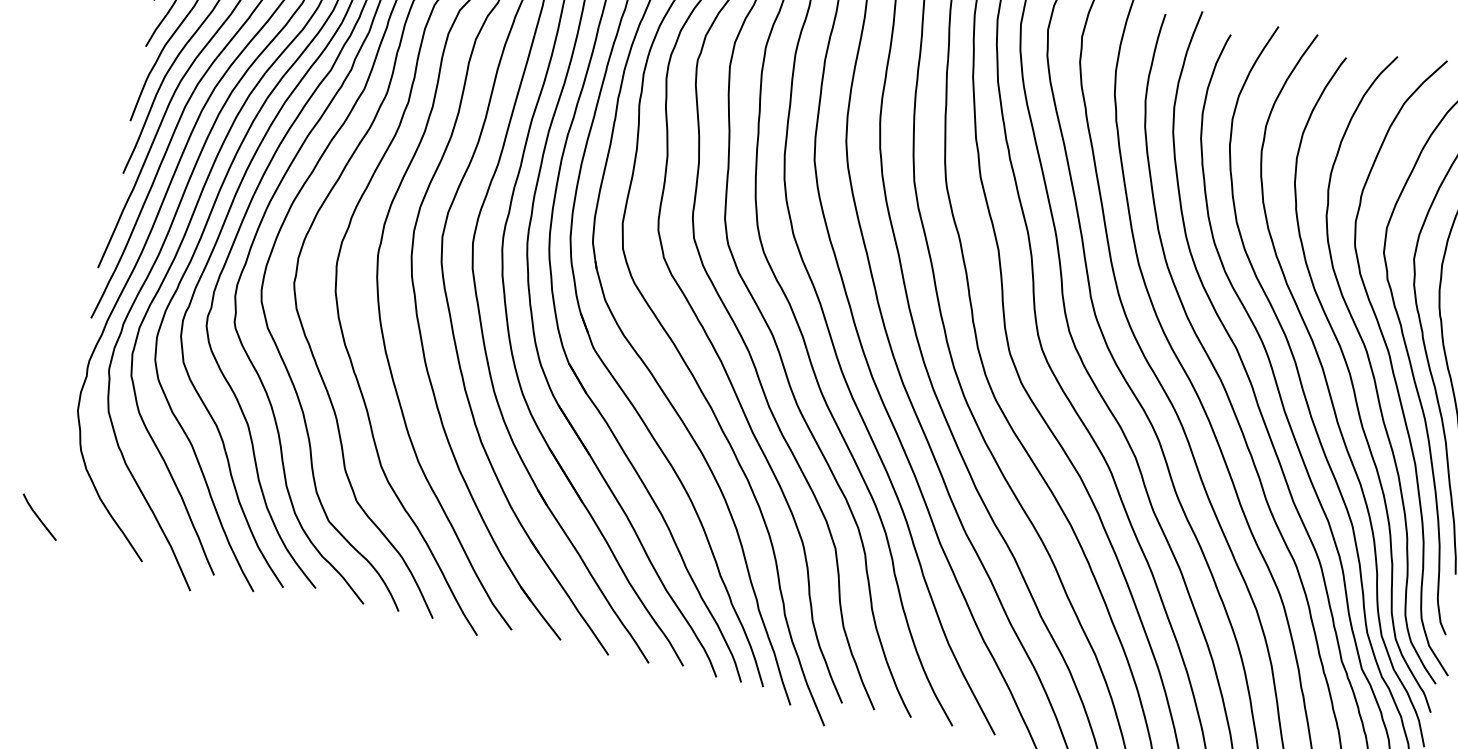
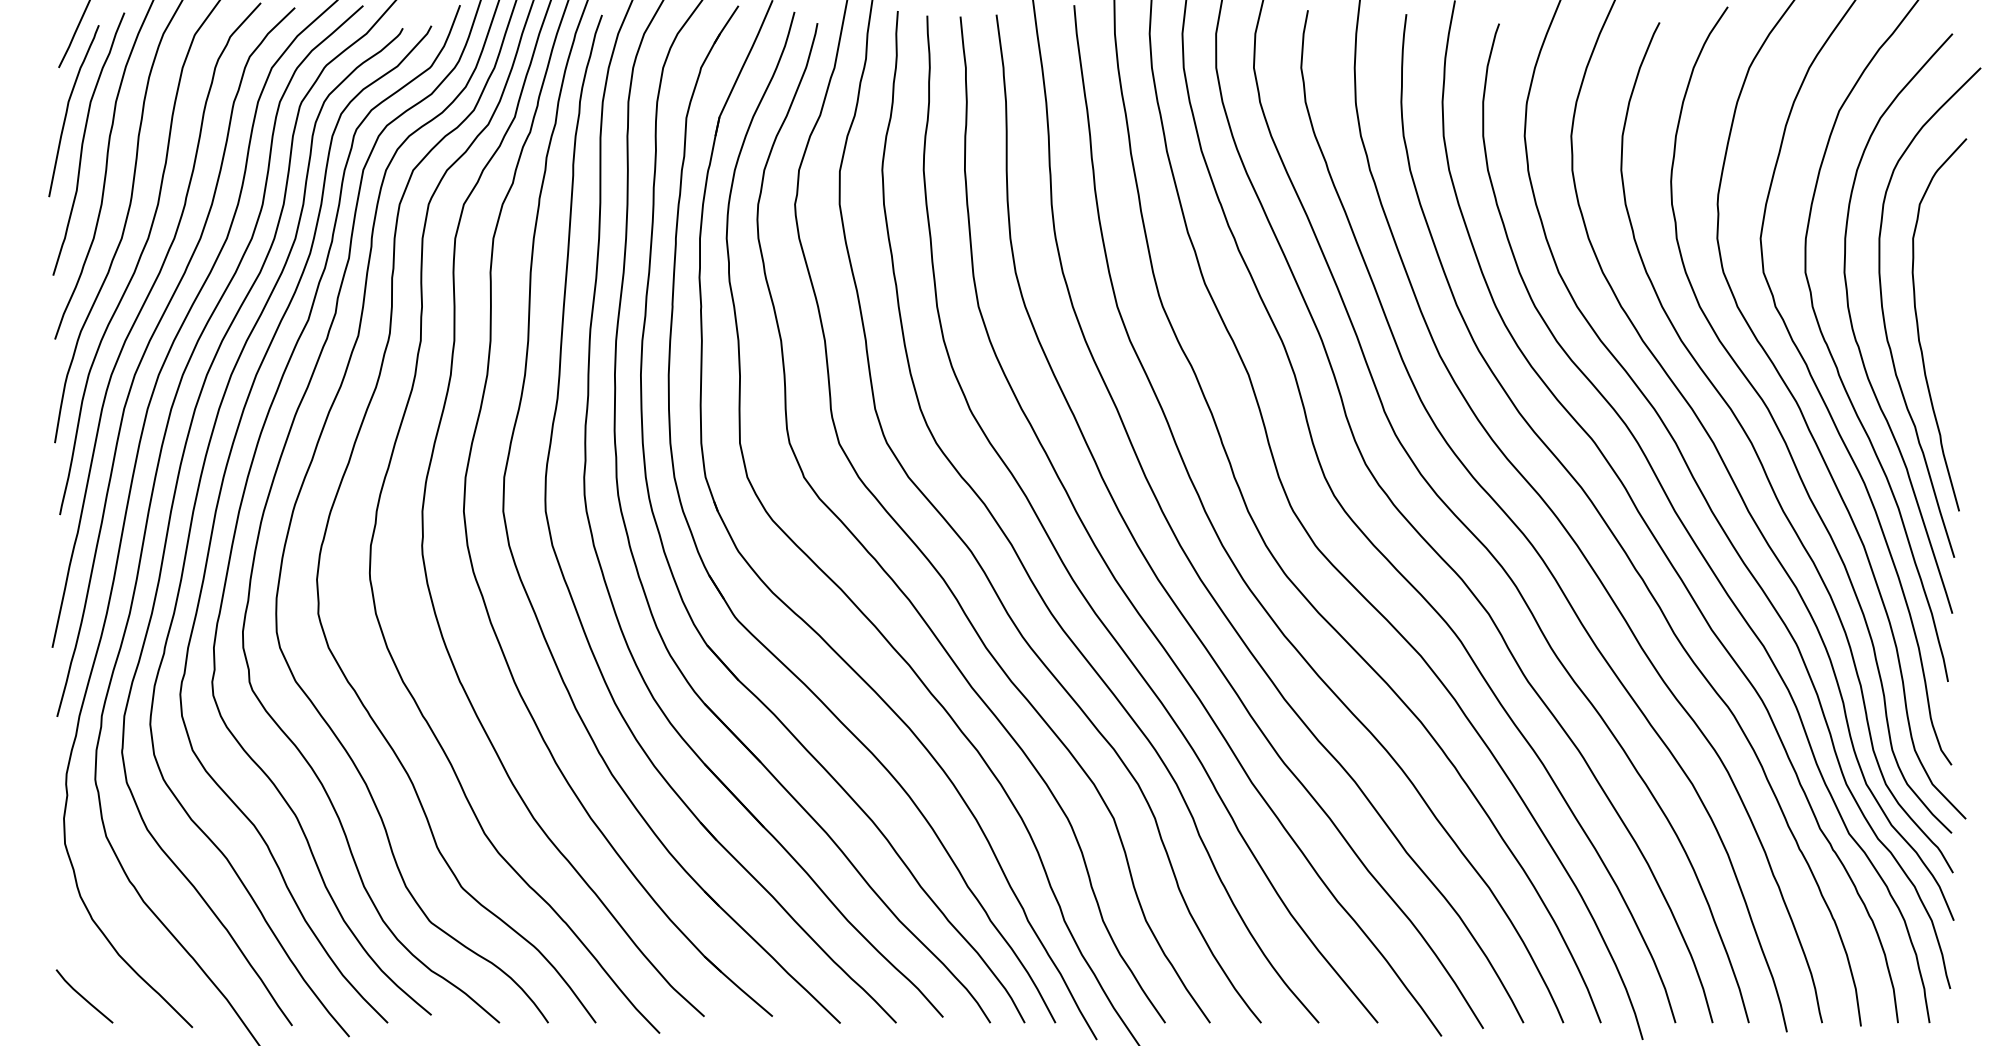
line: (38, 517) -> (83, 996), moved

